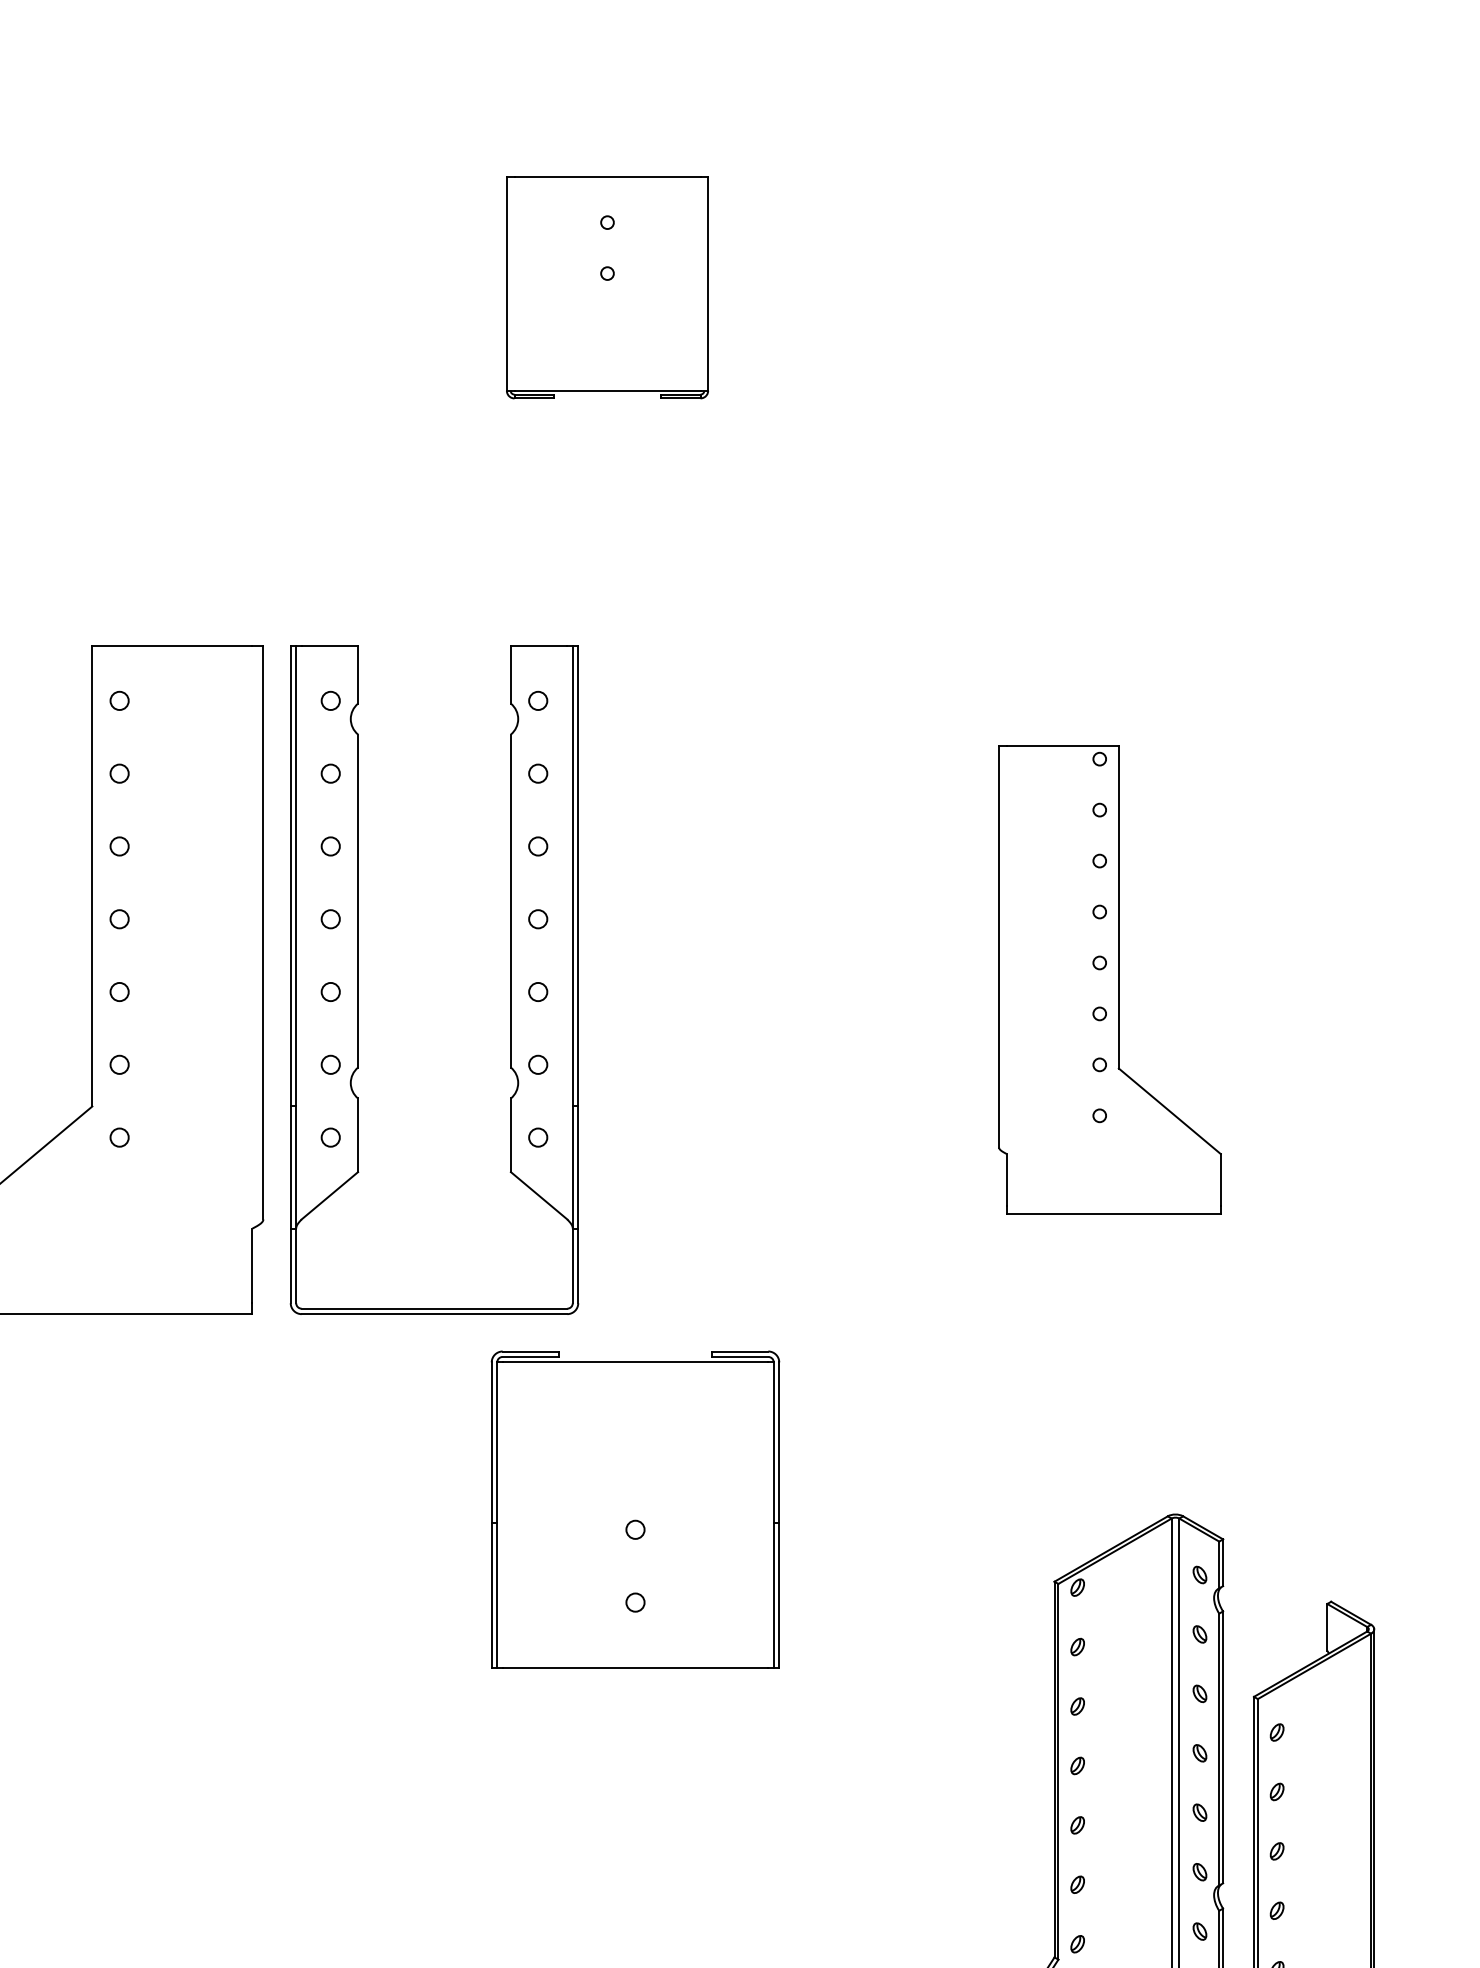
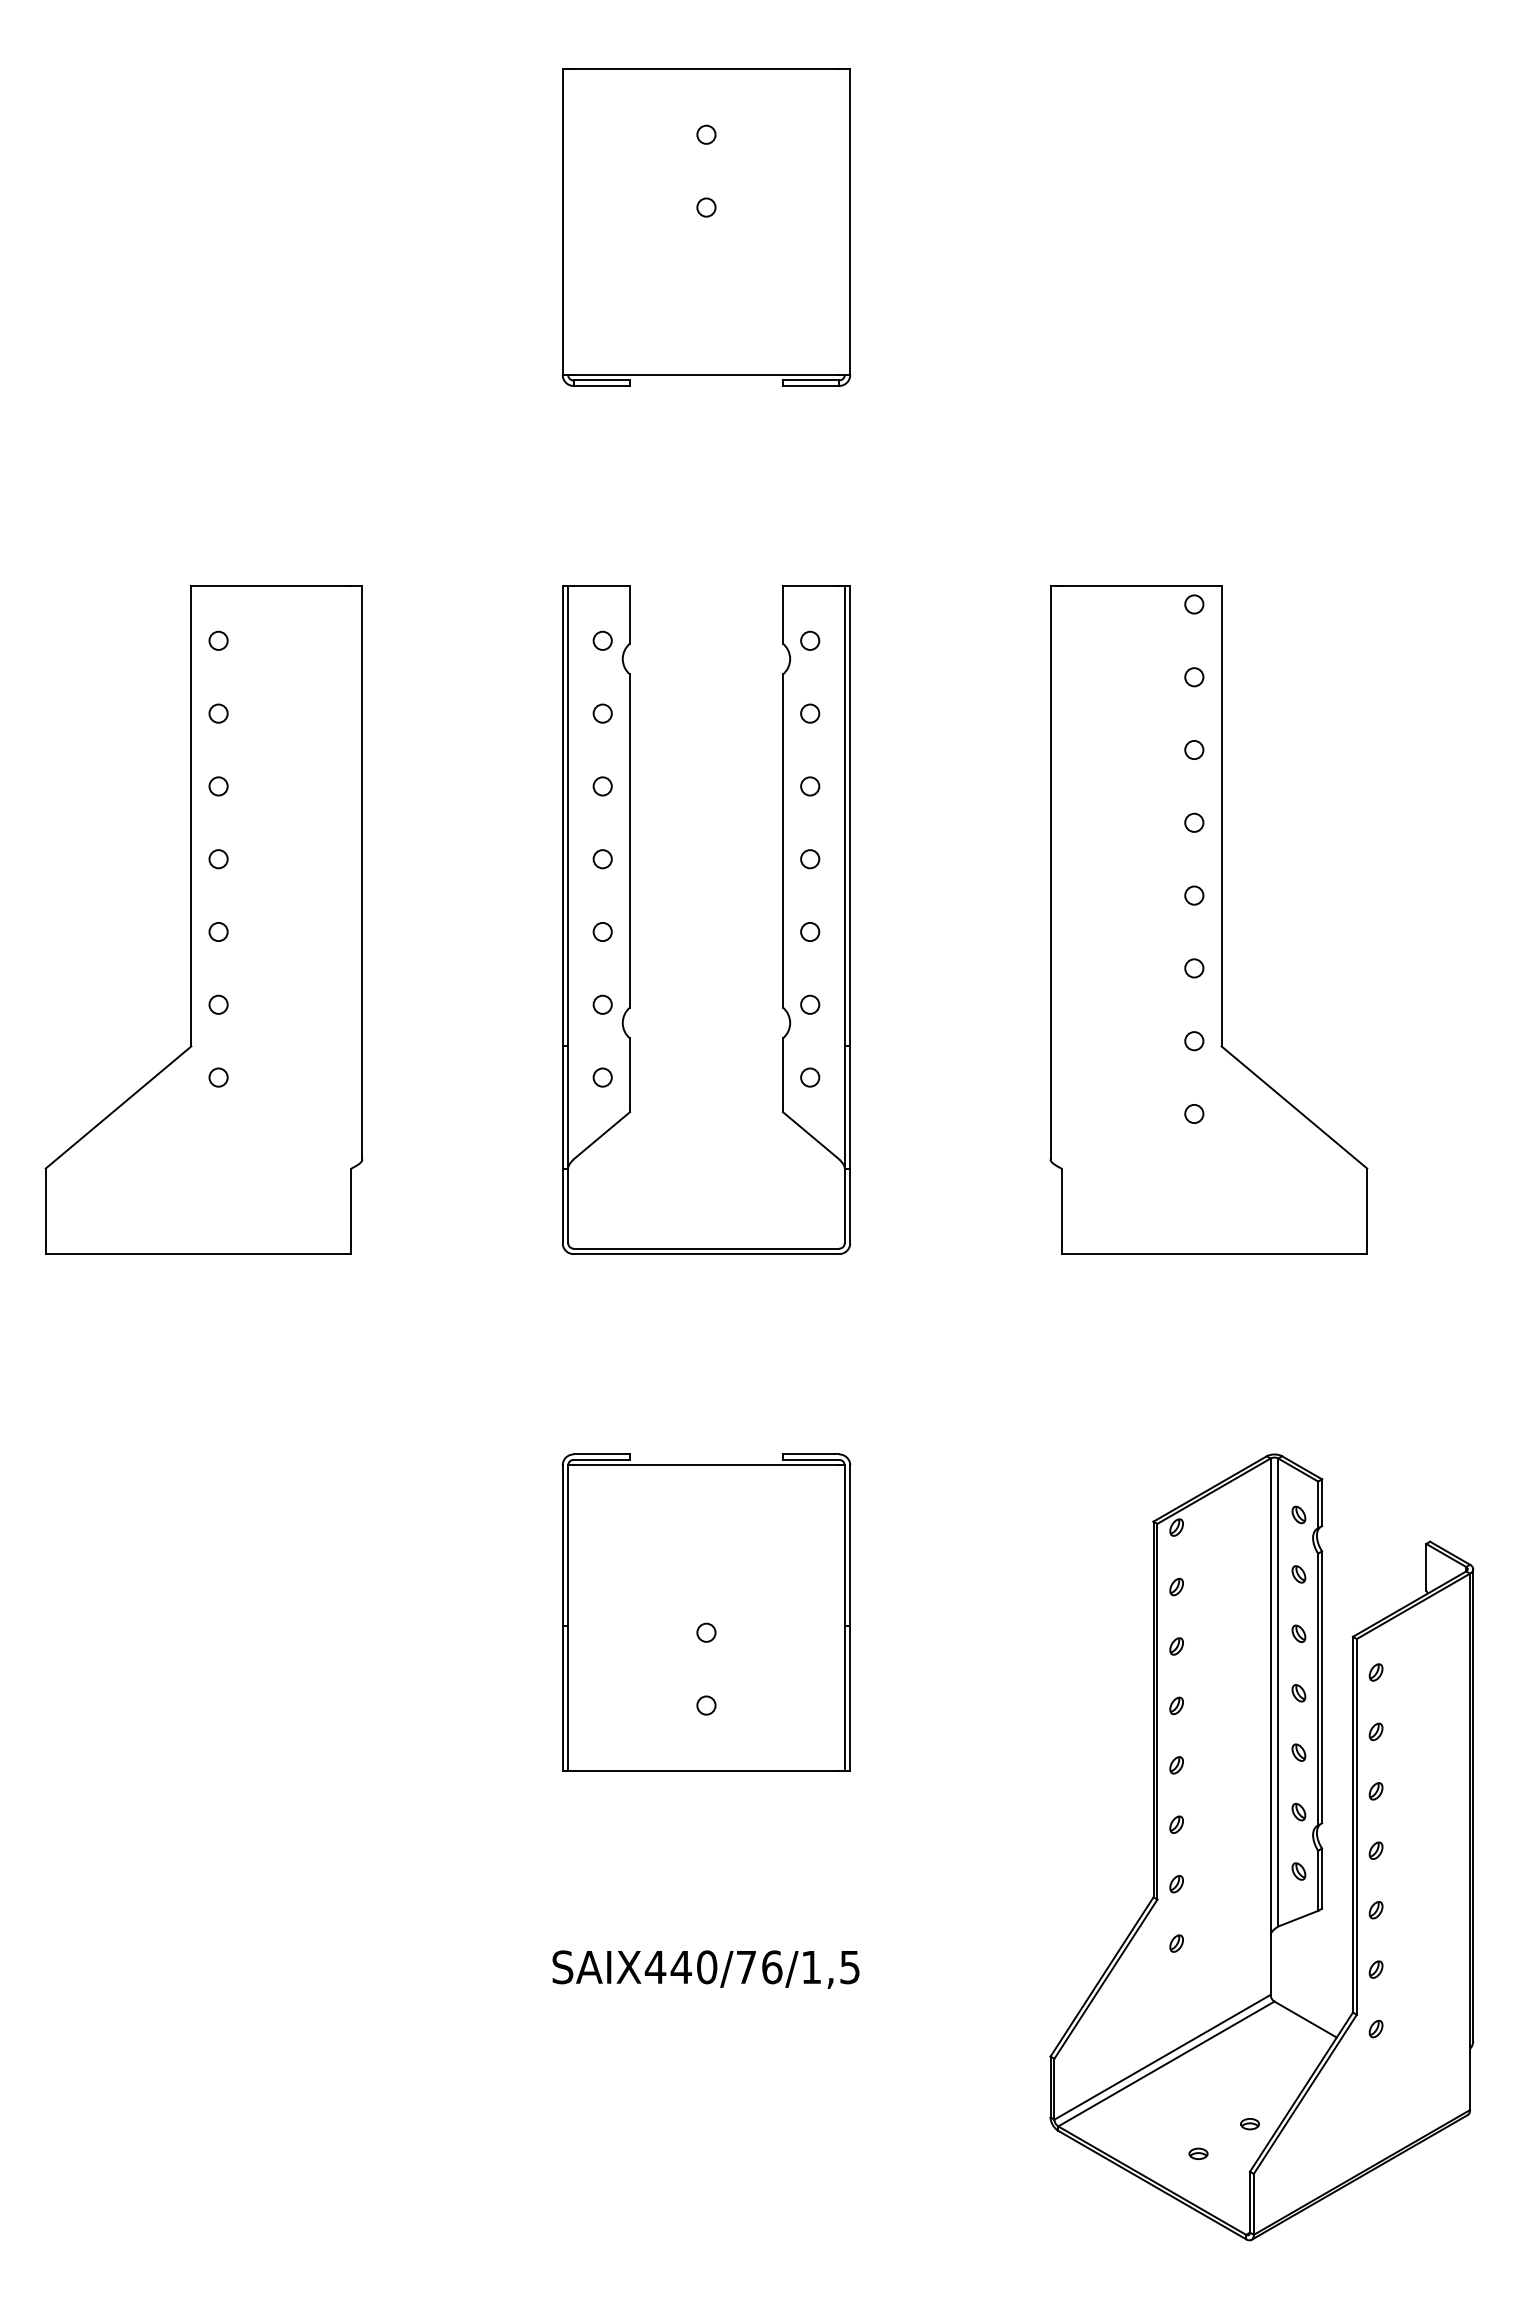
part: (607, 287) -> (706, 227), size x1.43
part: (358, 979) -> (630, 919), moved
part: (1109, 979) -> (1208, 919), size x1.43
part: (635, 1509) -> (706, 1612), moved

